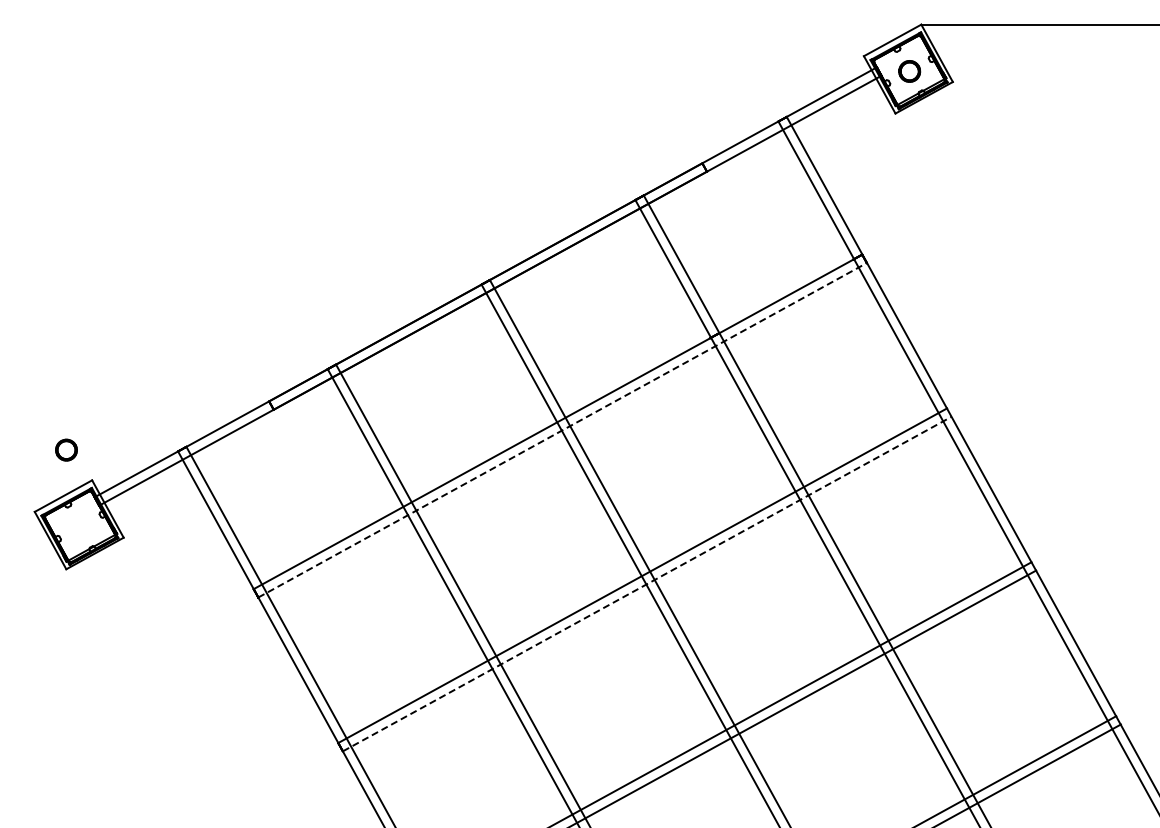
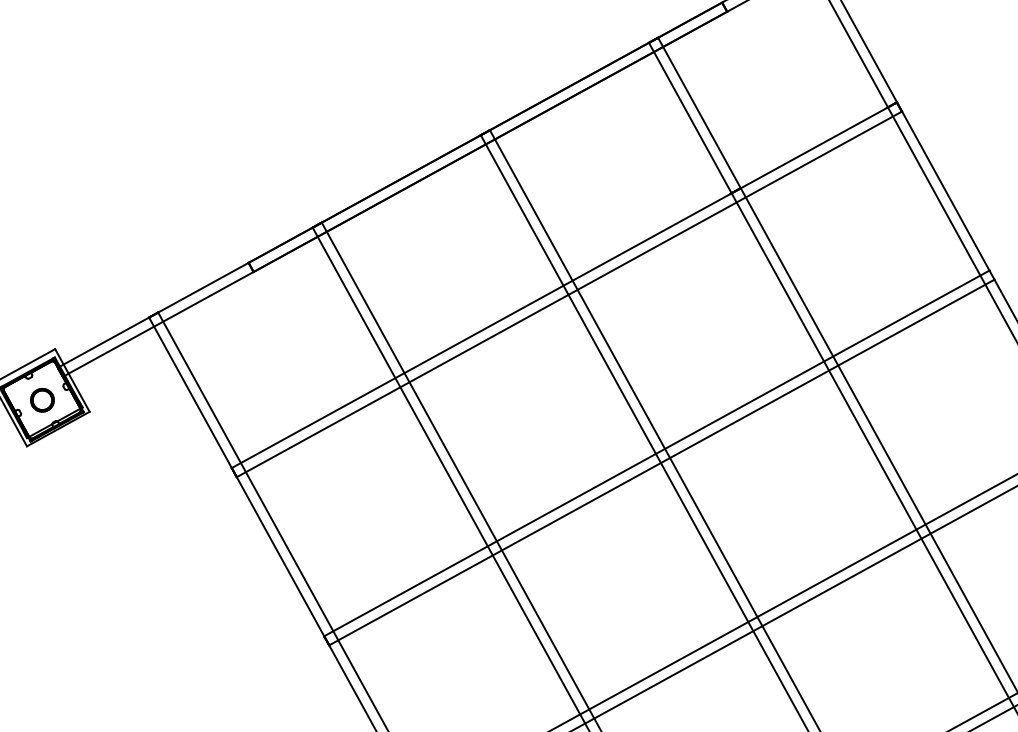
line: (563, 430) -> (570, 294), dashed -> solid
part: (66, 449) -> (42, 399), moved
line: (647, 583) -> (662, 461), dashed -> solid

